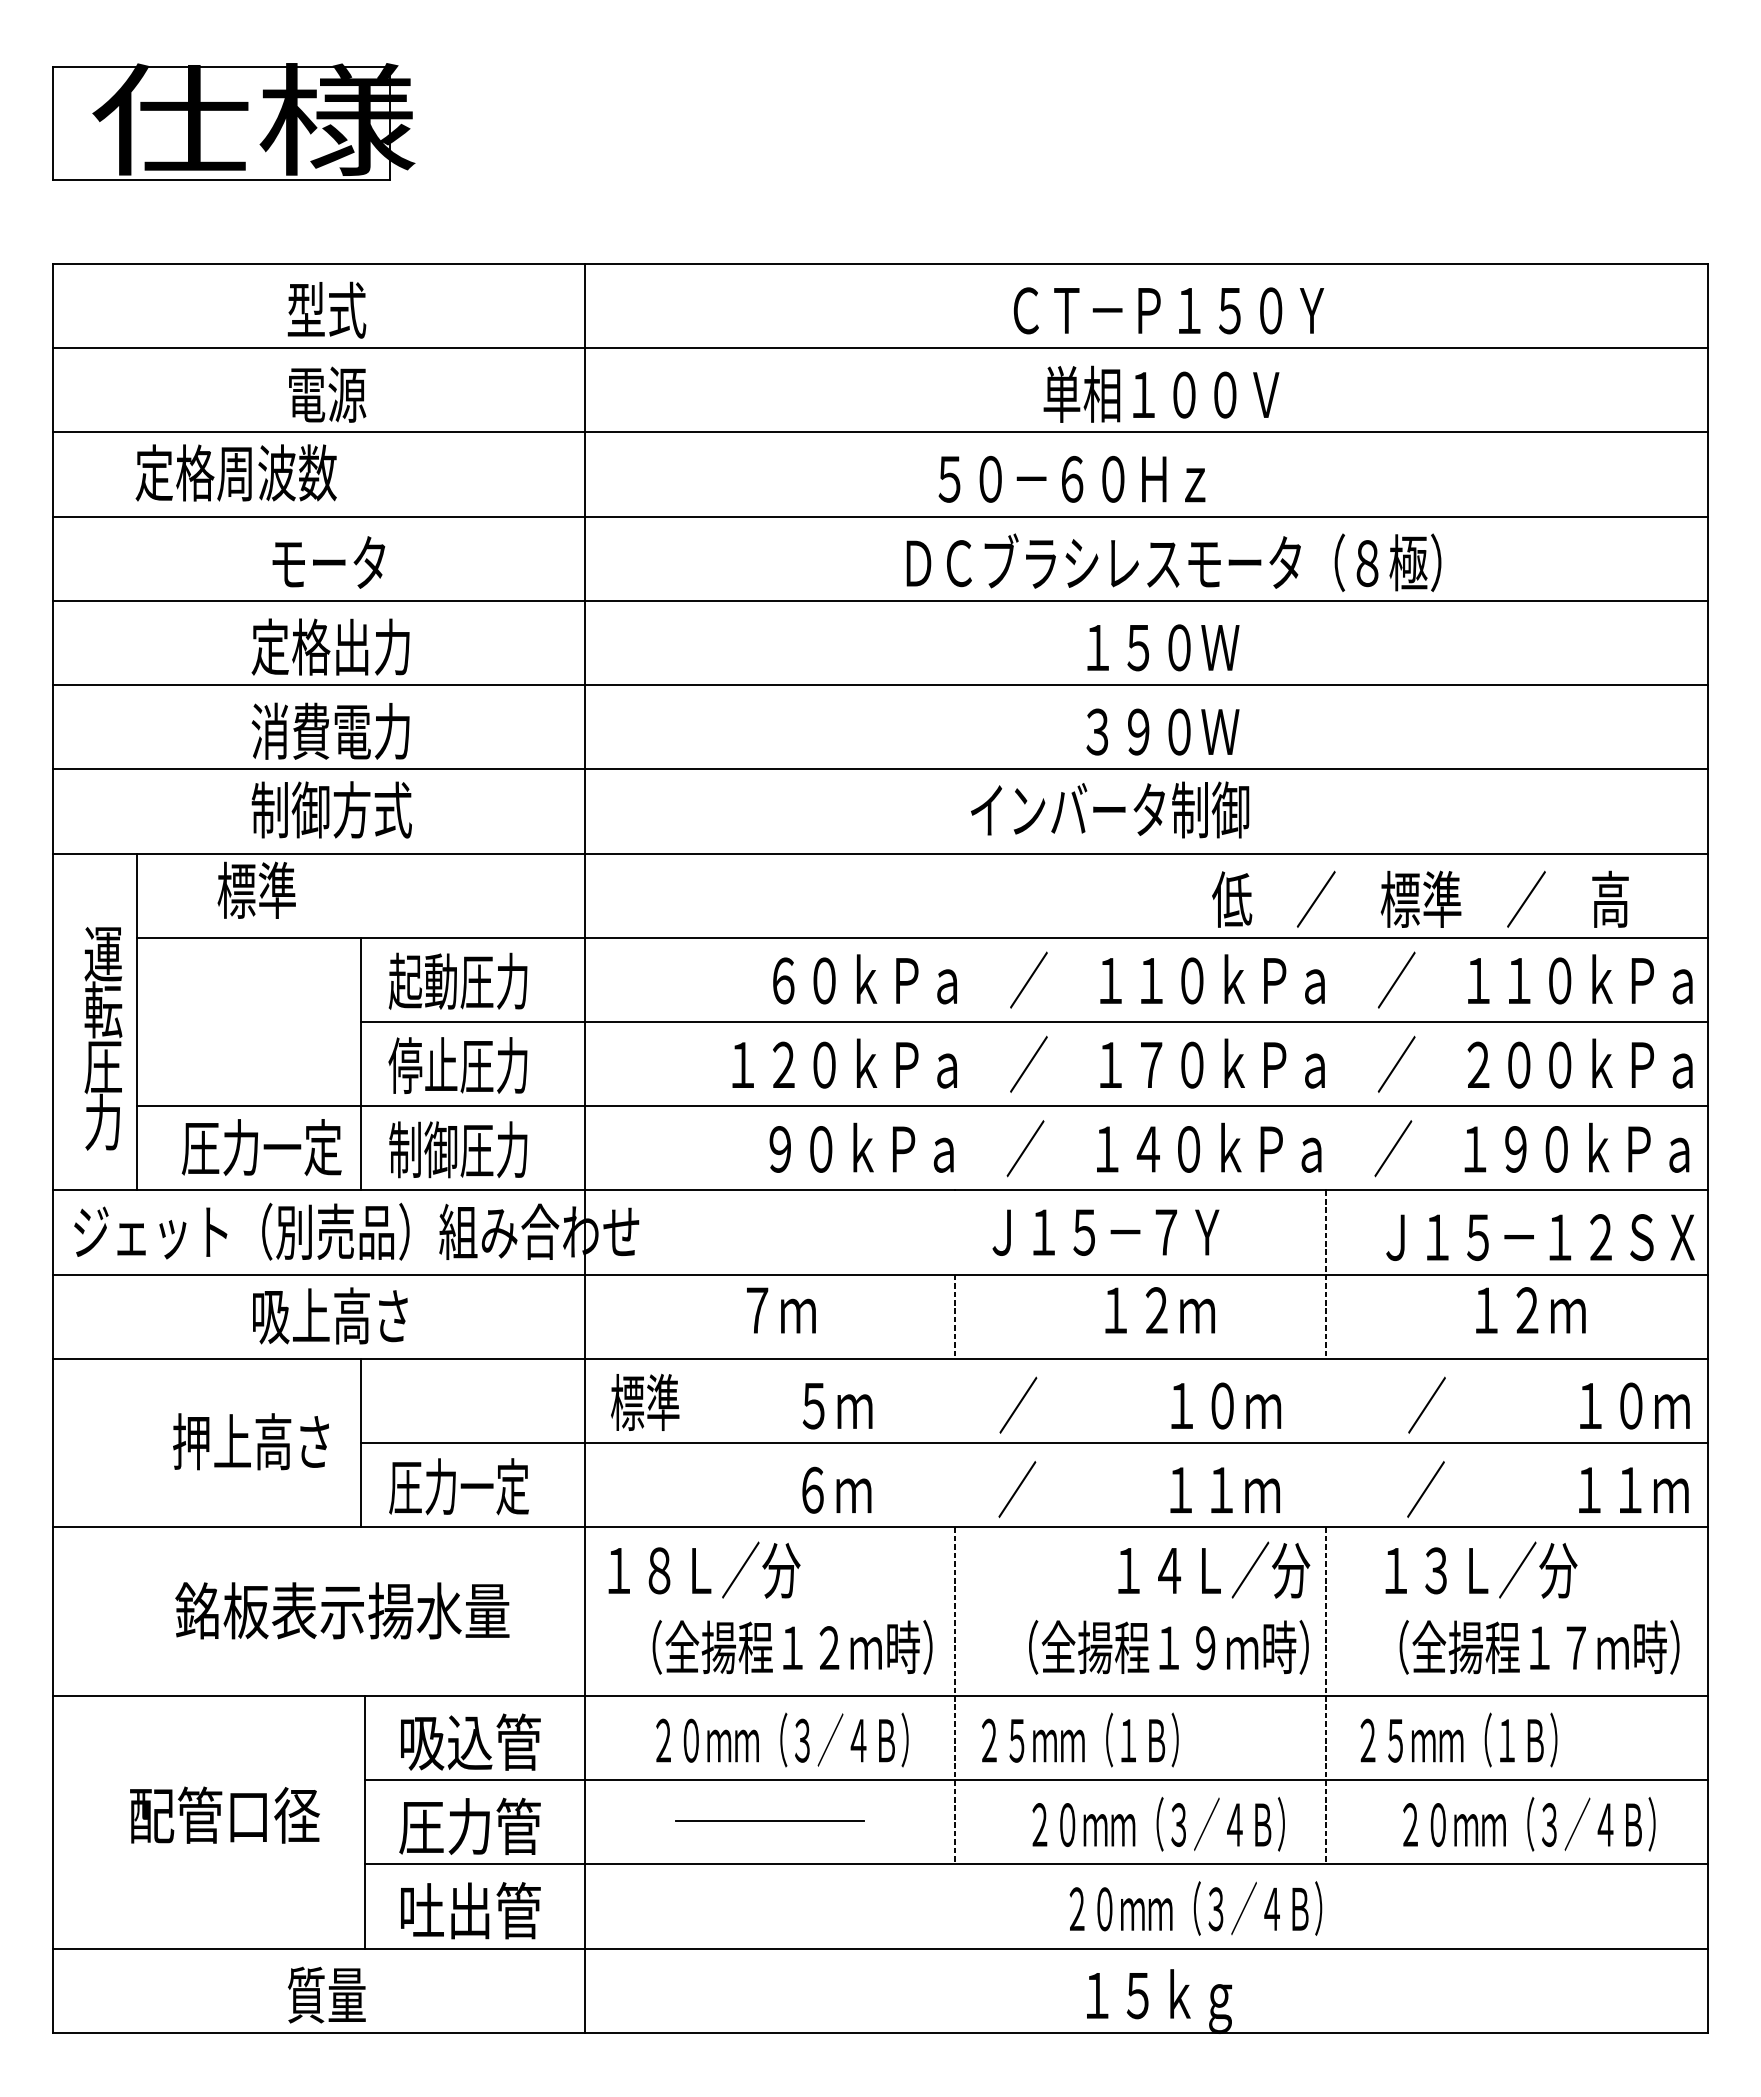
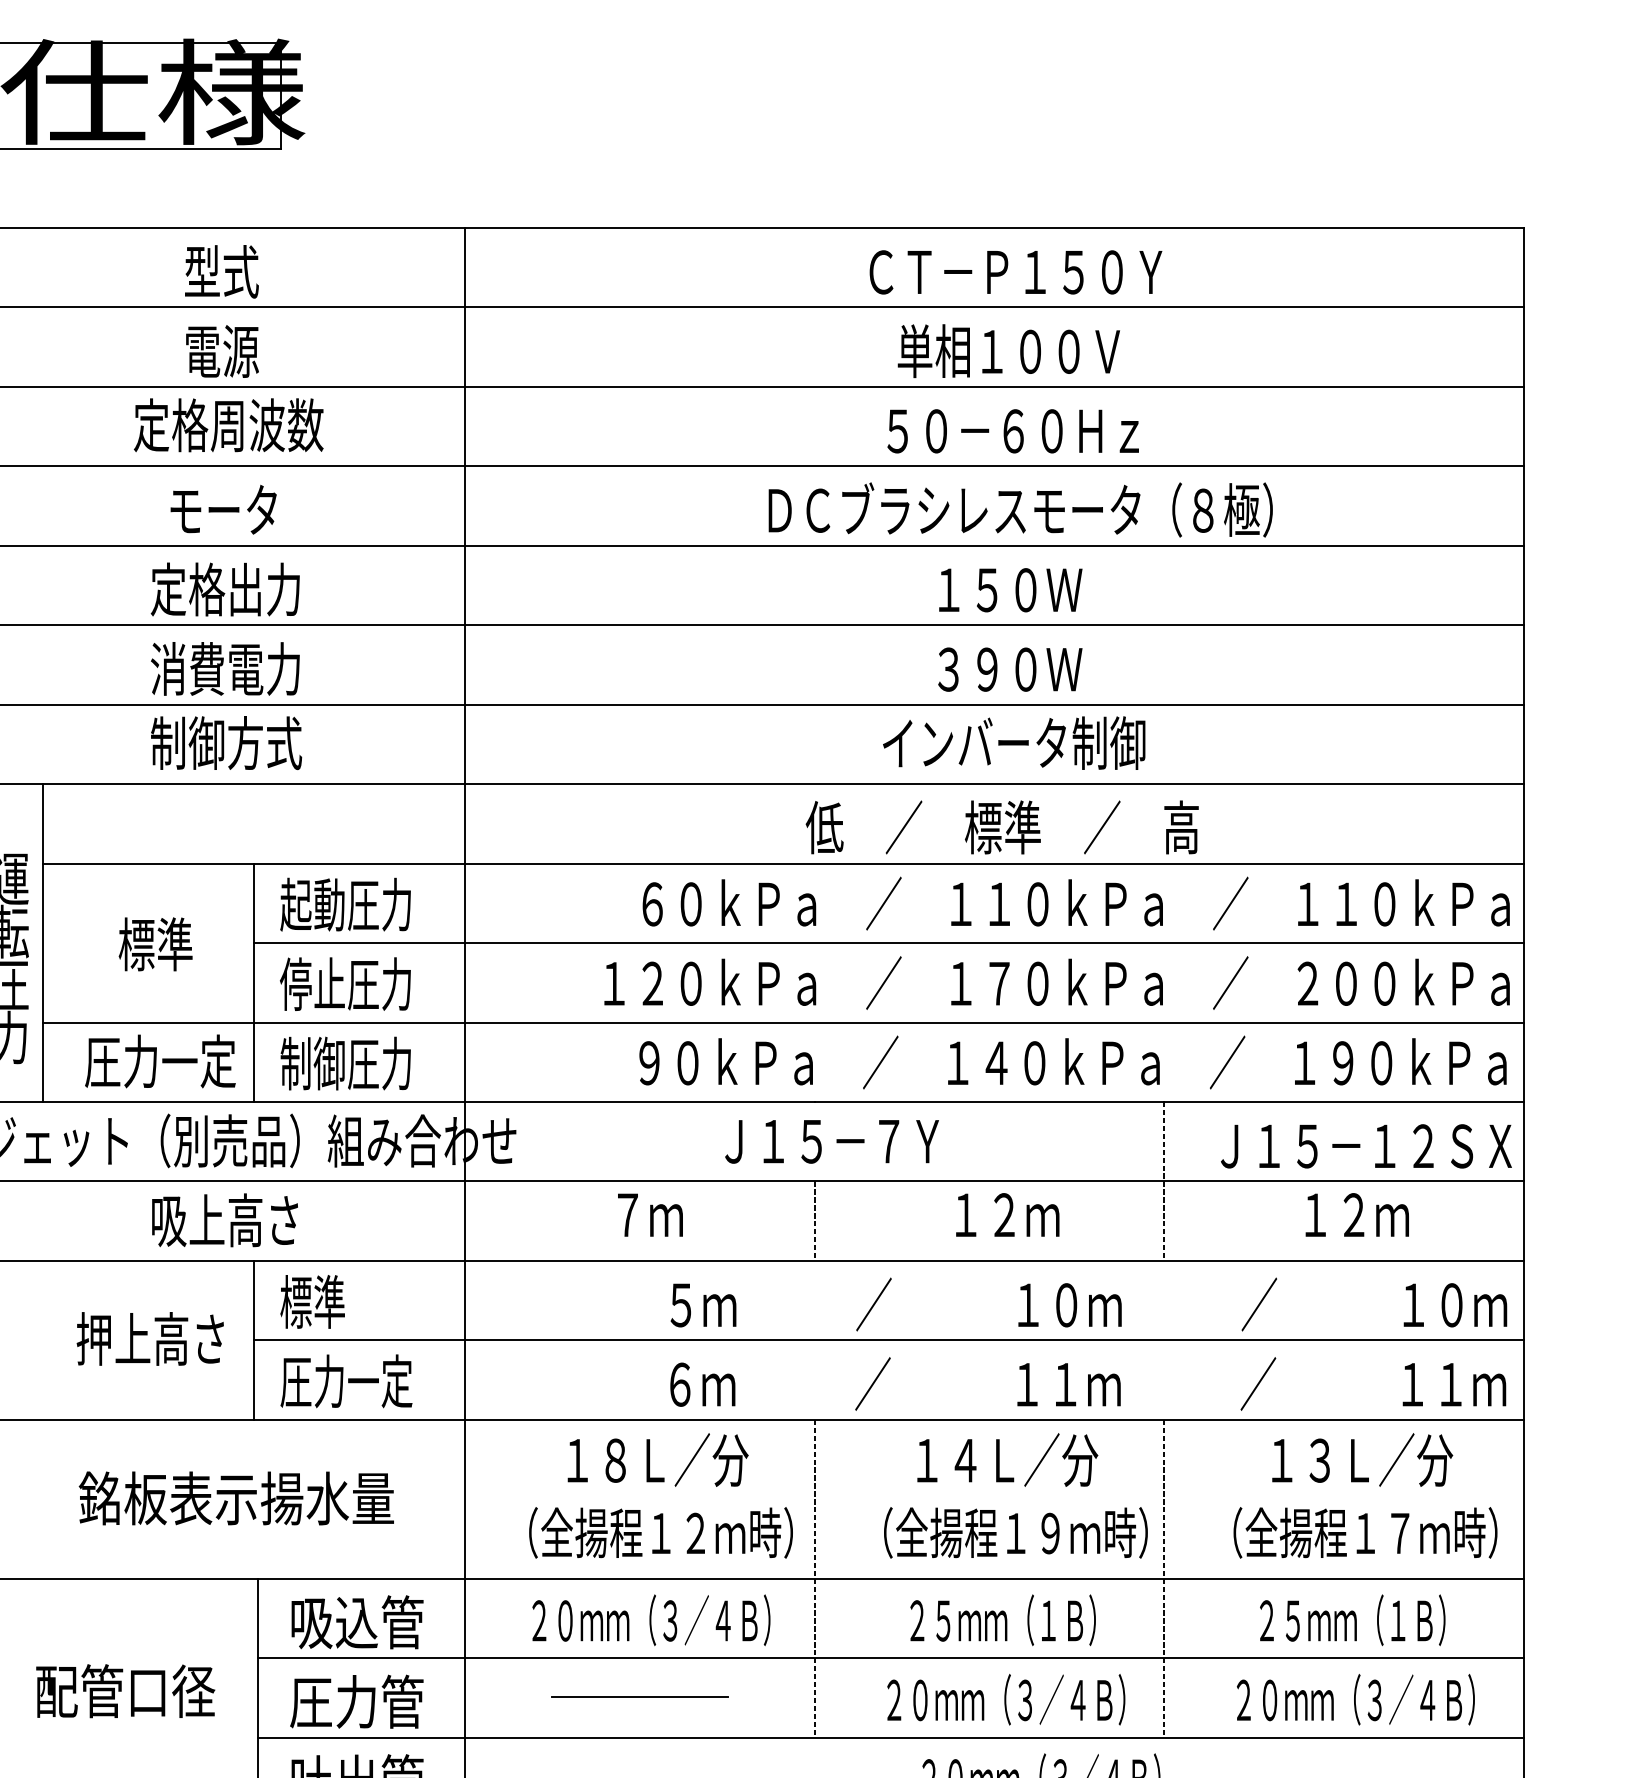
text: (235, 472) -> (228, 424), moved
text: (1071, 479) -> (1012, 431), moved
text: (1110, 809) -> (1014, 742), moved
text: (256, 889) -> (155, 943), moved
text: (1420, 898) -> (1002, 826), moved
text: (1105, 1232) -> (831, 1141), moved
text: (645, 1401) -> (312, 1300), moved
text: (704, 1569) -> (658, 1459), moved
text: (1214, 1569) -> (1008, 1459), moved
text: (1481, 1569) -> (1362, 1459), moved
text: (1080, 1739) -> (1003, 1619), moved
text: (1458, 1739) -> (1352, 1619), moved

